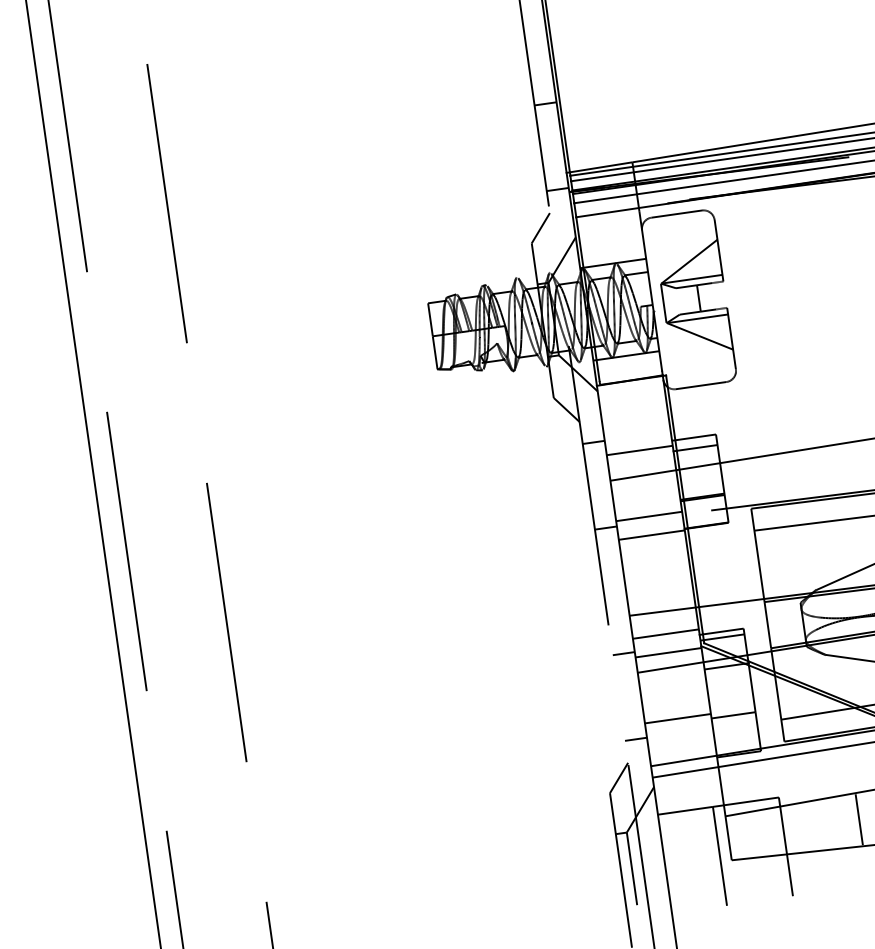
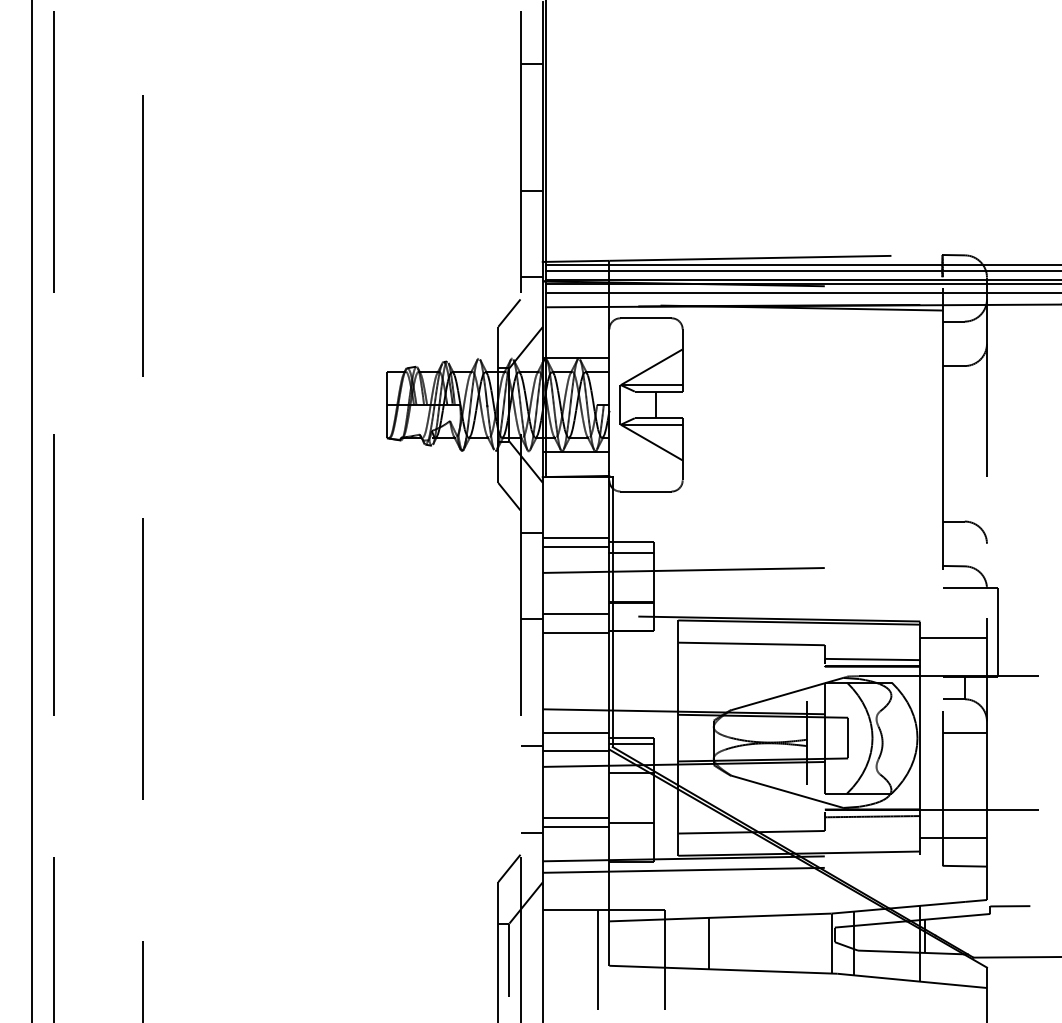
line: (638, 442) -> (575, 538), added
line: (678, 727) -> (575, 826), added
line: (859, 819) -> (709, 943), moved

